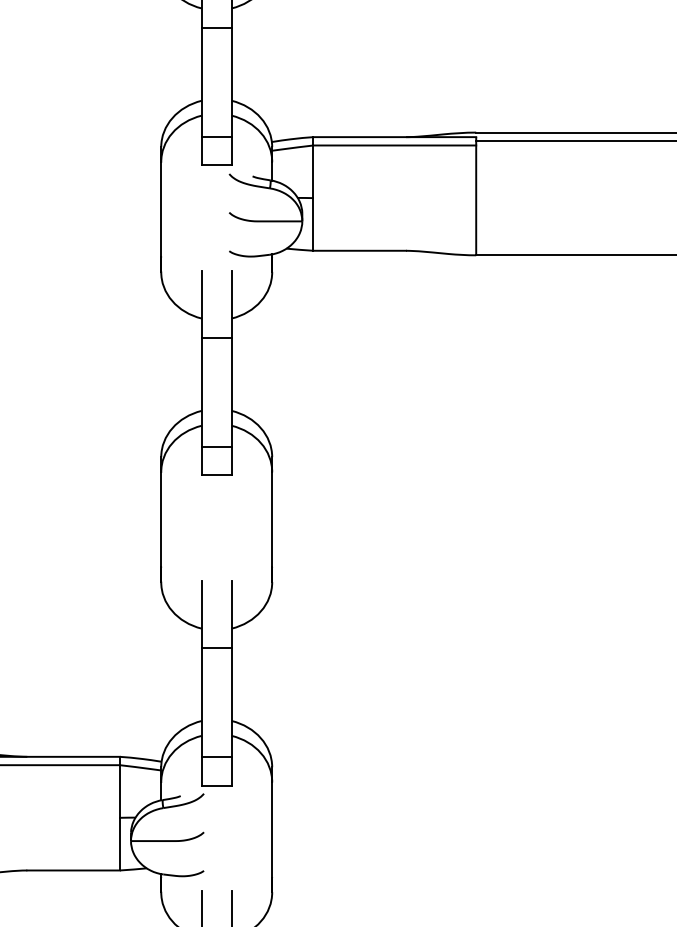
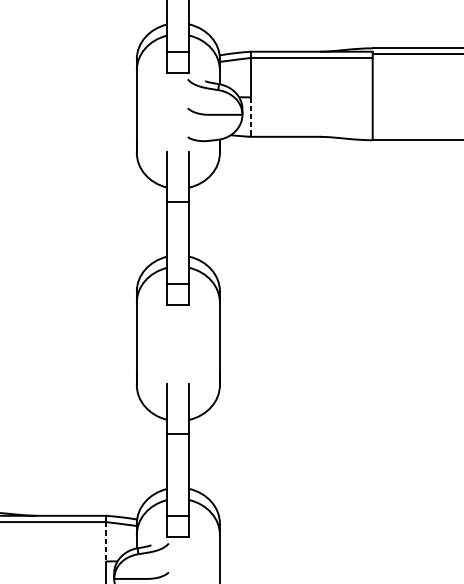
line: (313, 224) -> (250, 117), solid -> dashed
line: (119, 792) -> (105, 542), solid -> dashed

